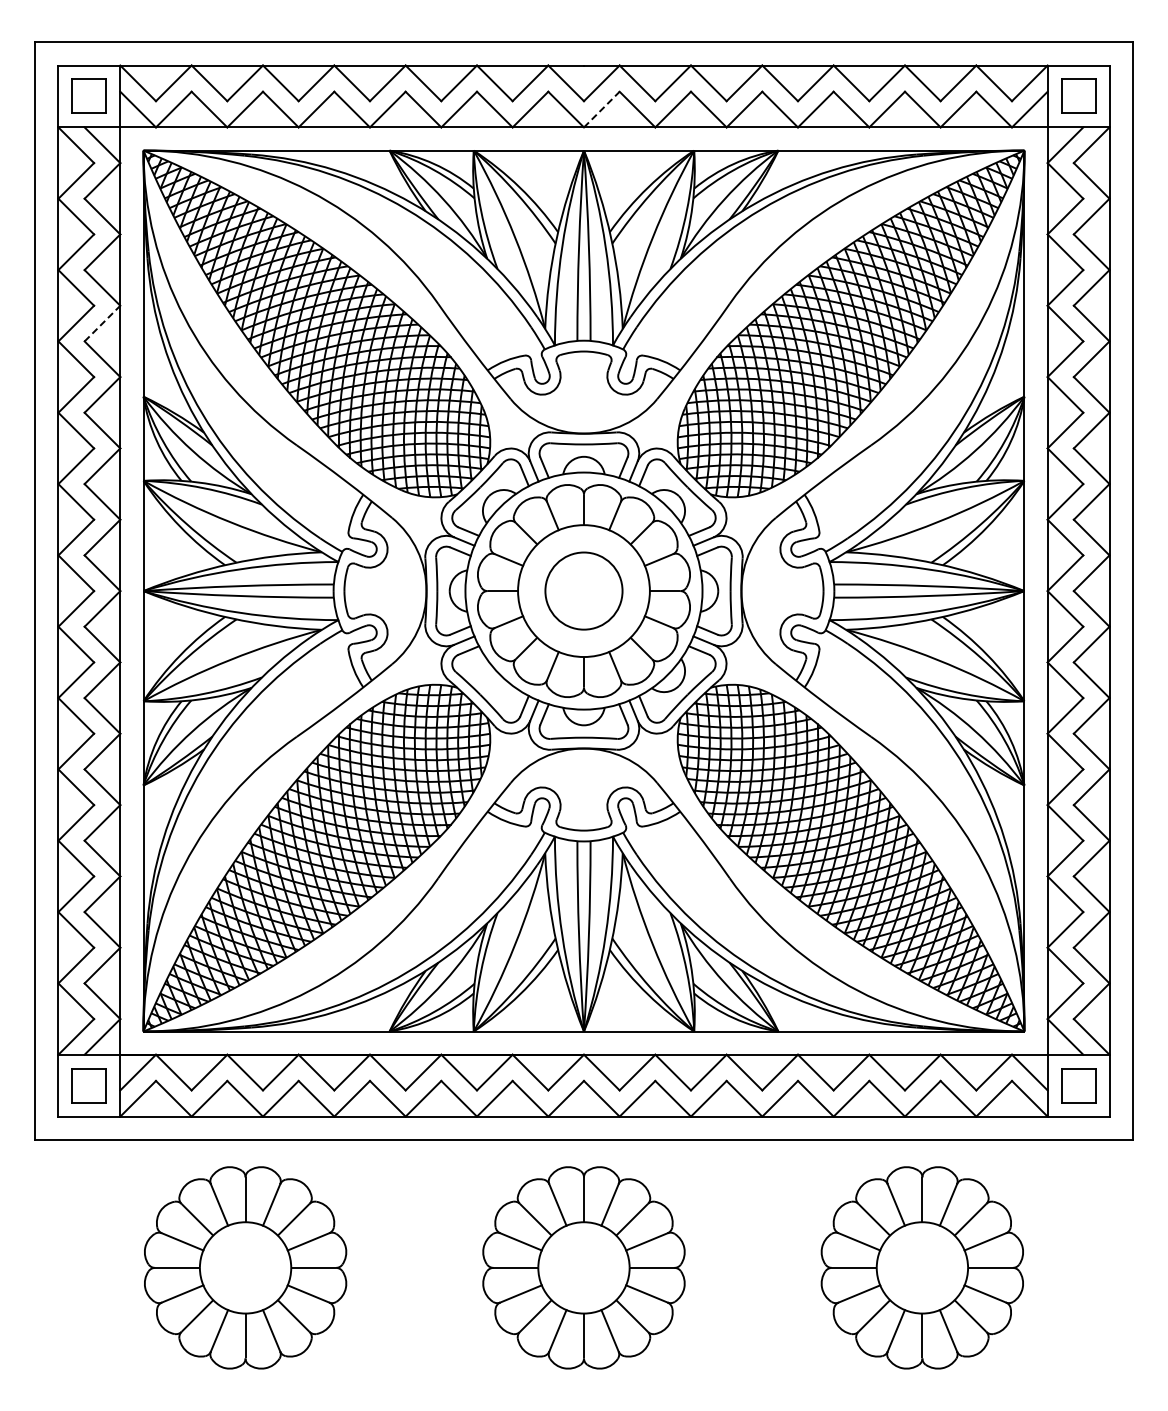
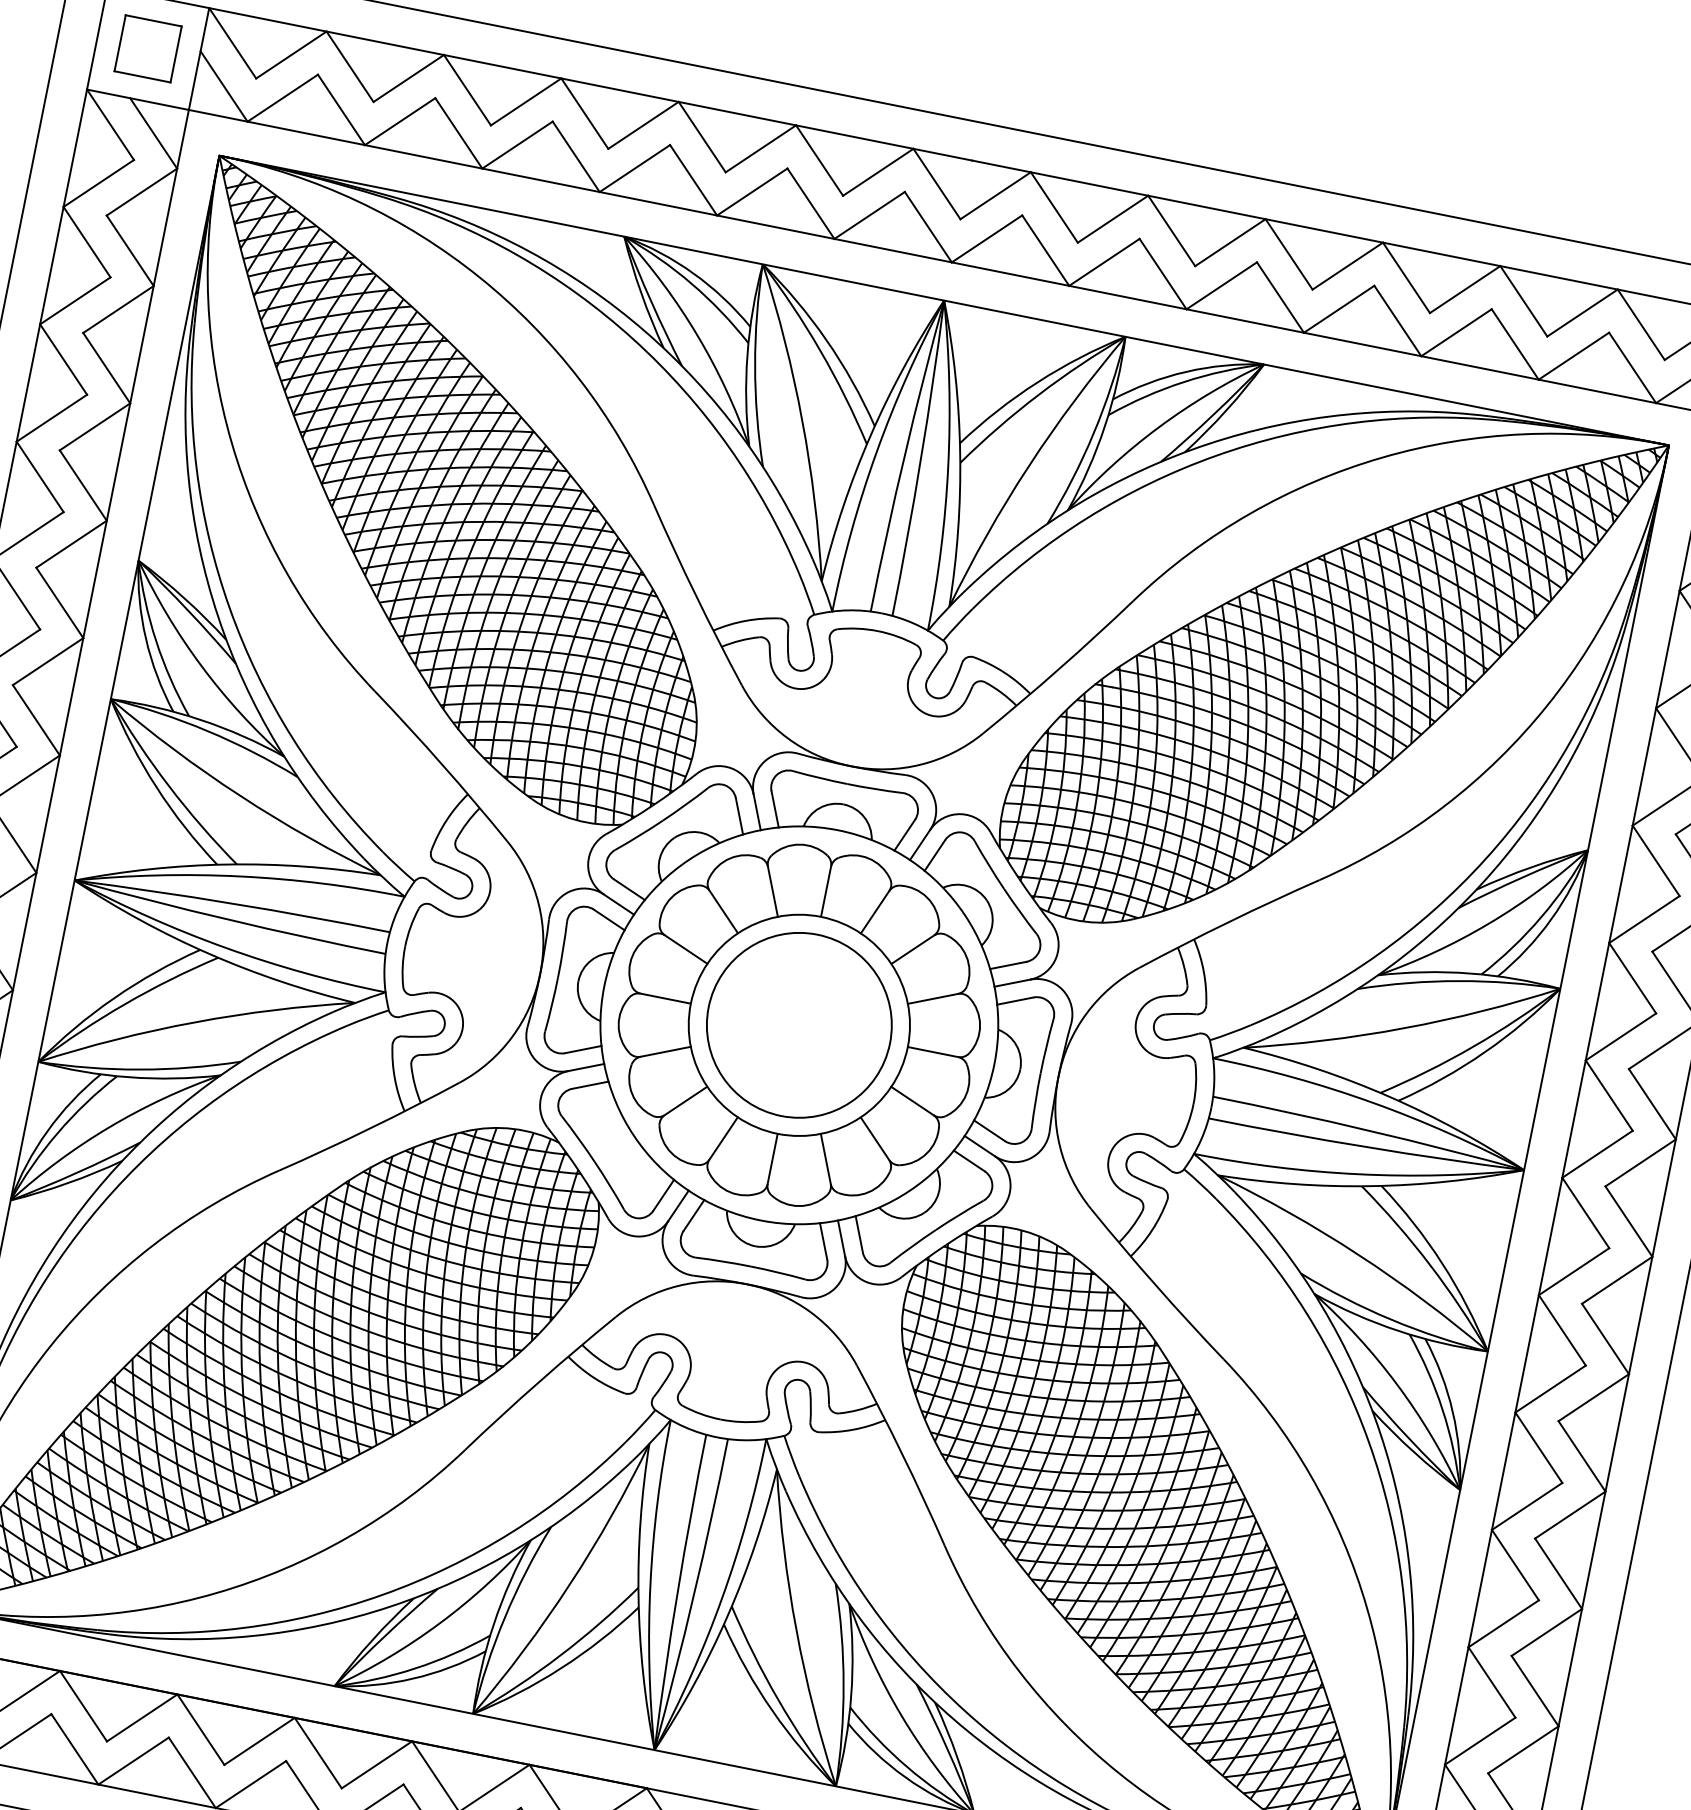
line: (602, 109) -> (988, 238), dashed -> solid
line: (102, 323) -> (95, 426), dashed -> solid
circle: (583, 591) -> (798, 1025), size x1.43

